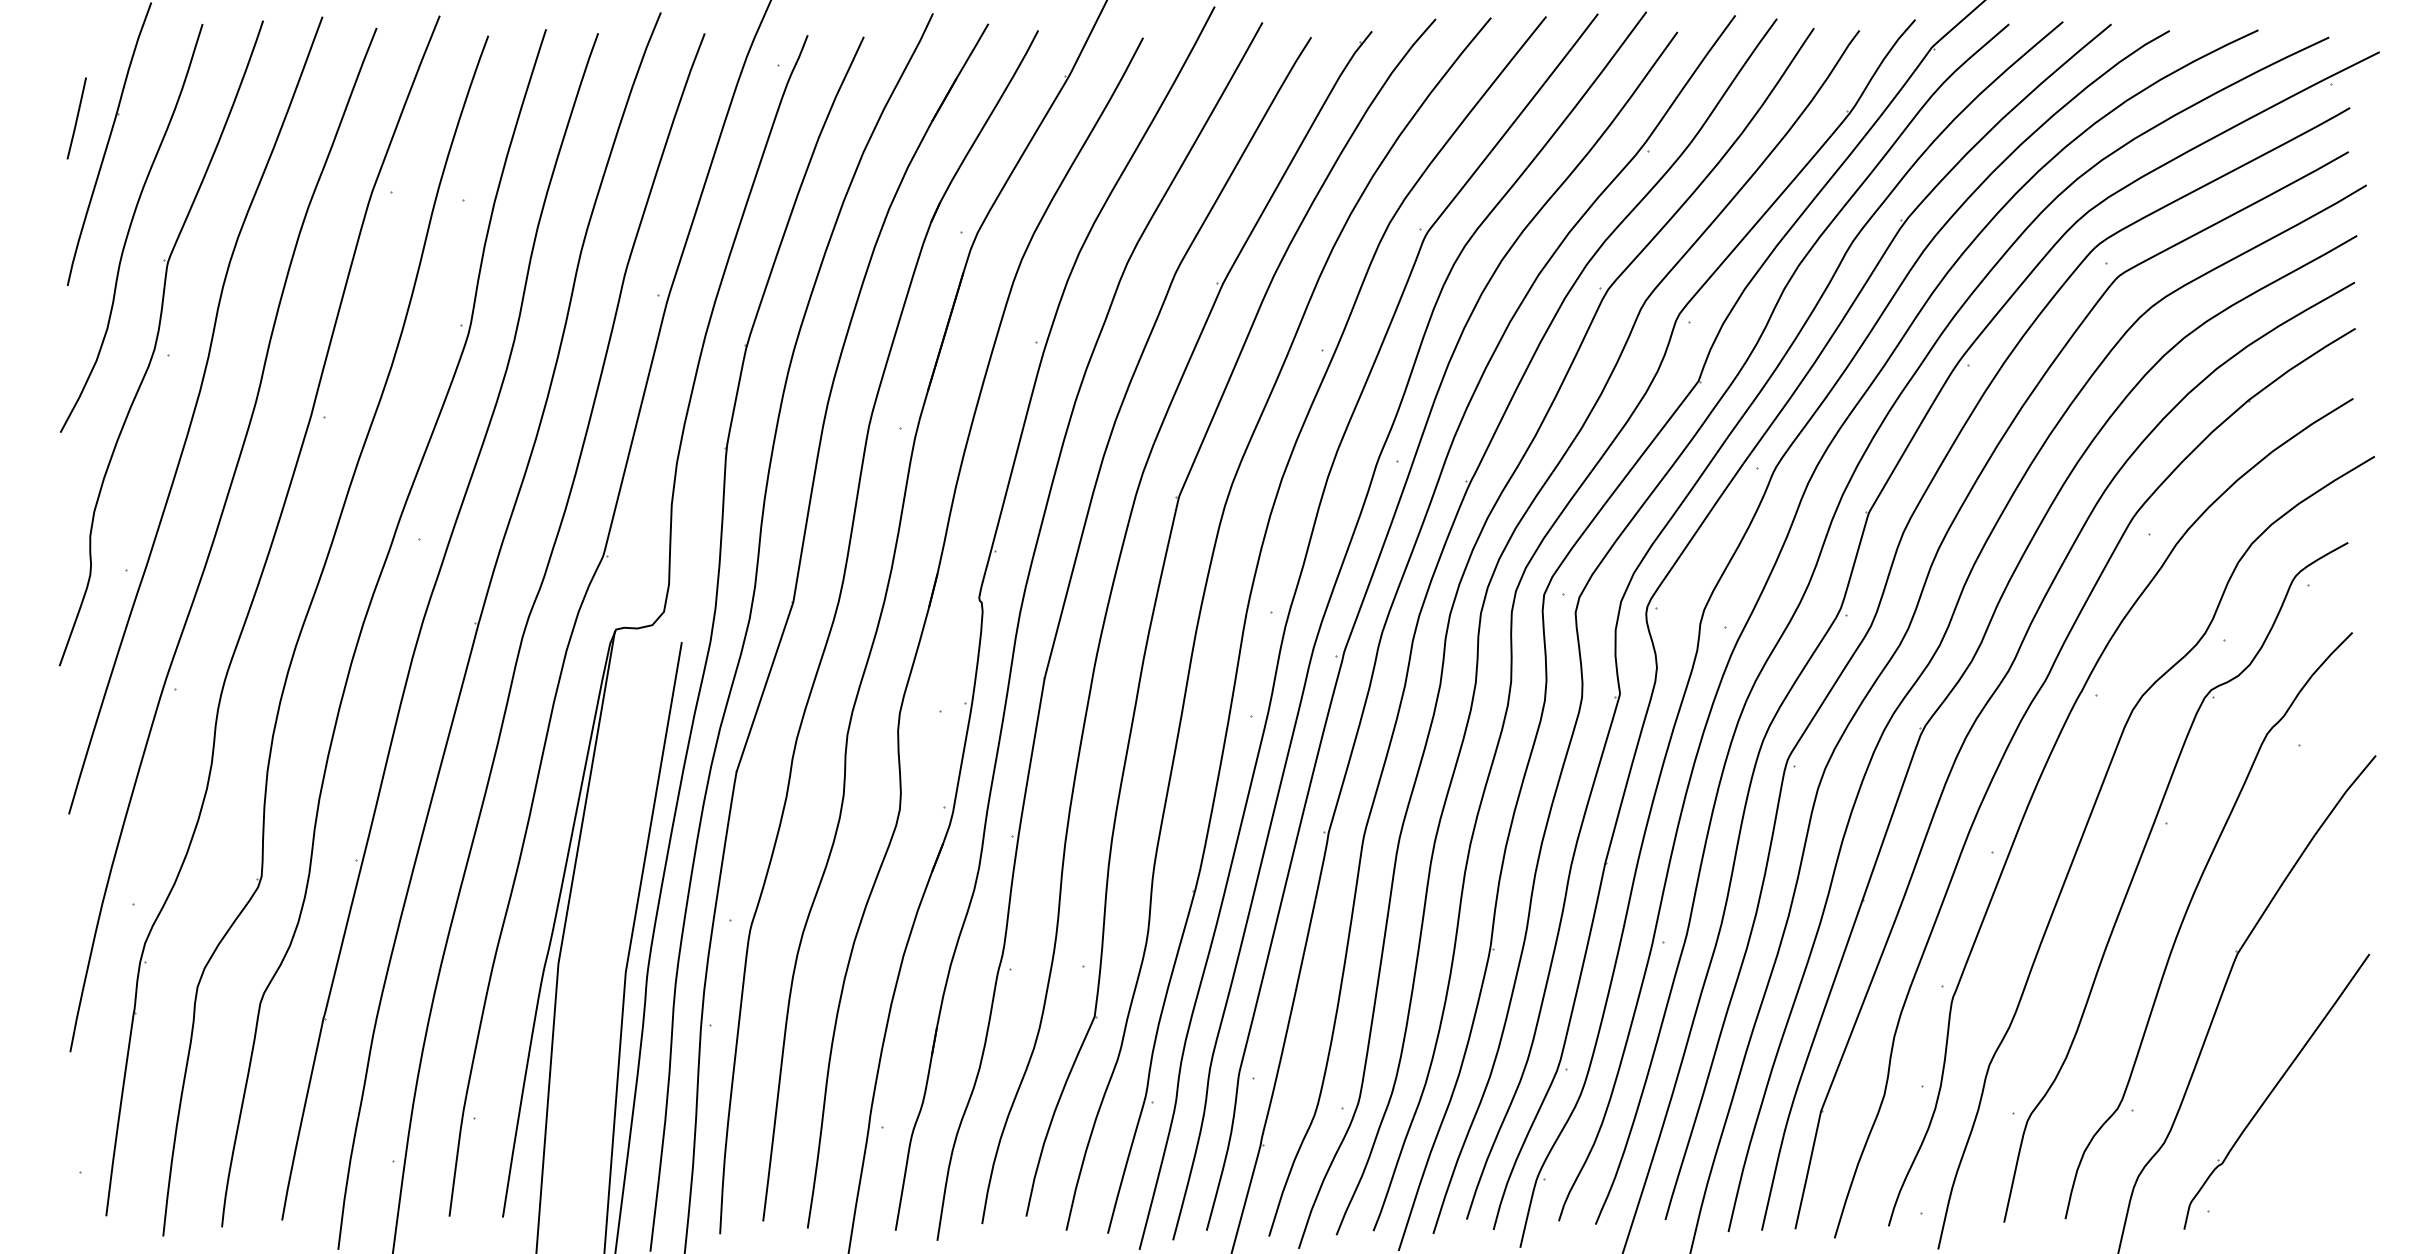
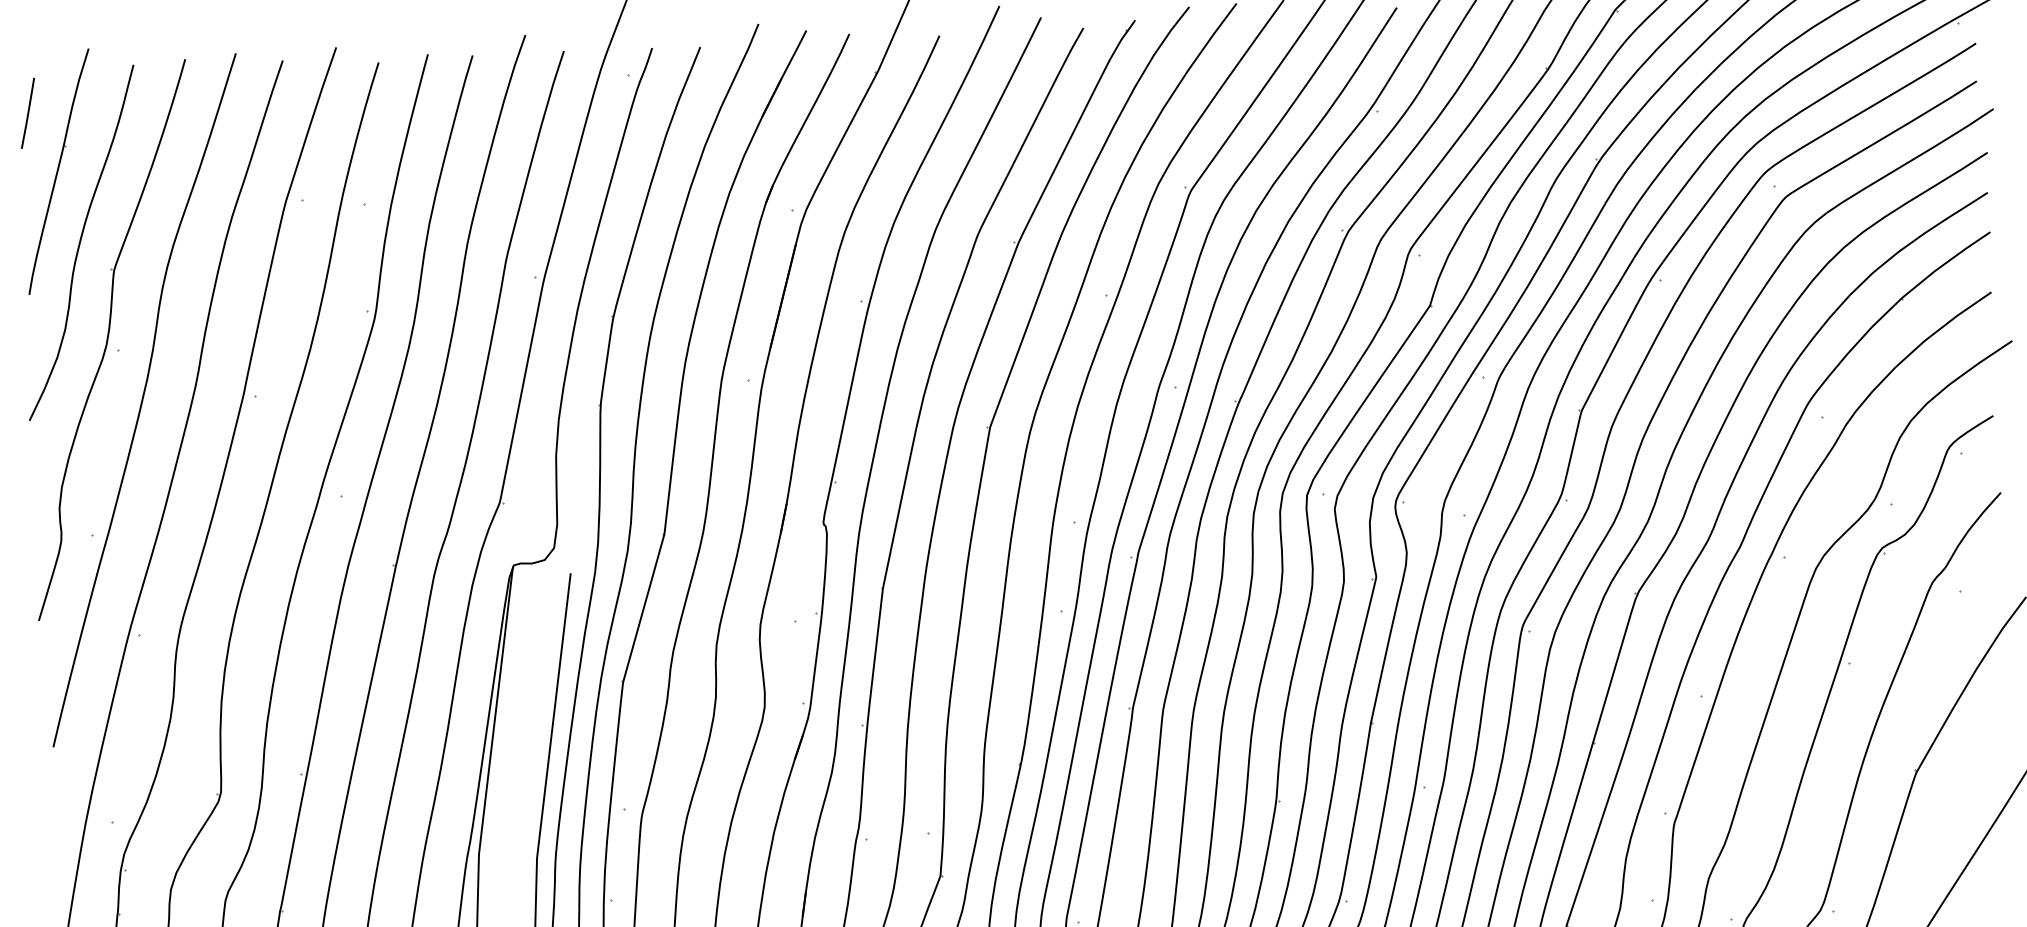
line: (76, 118) -> (27, 113), moved

